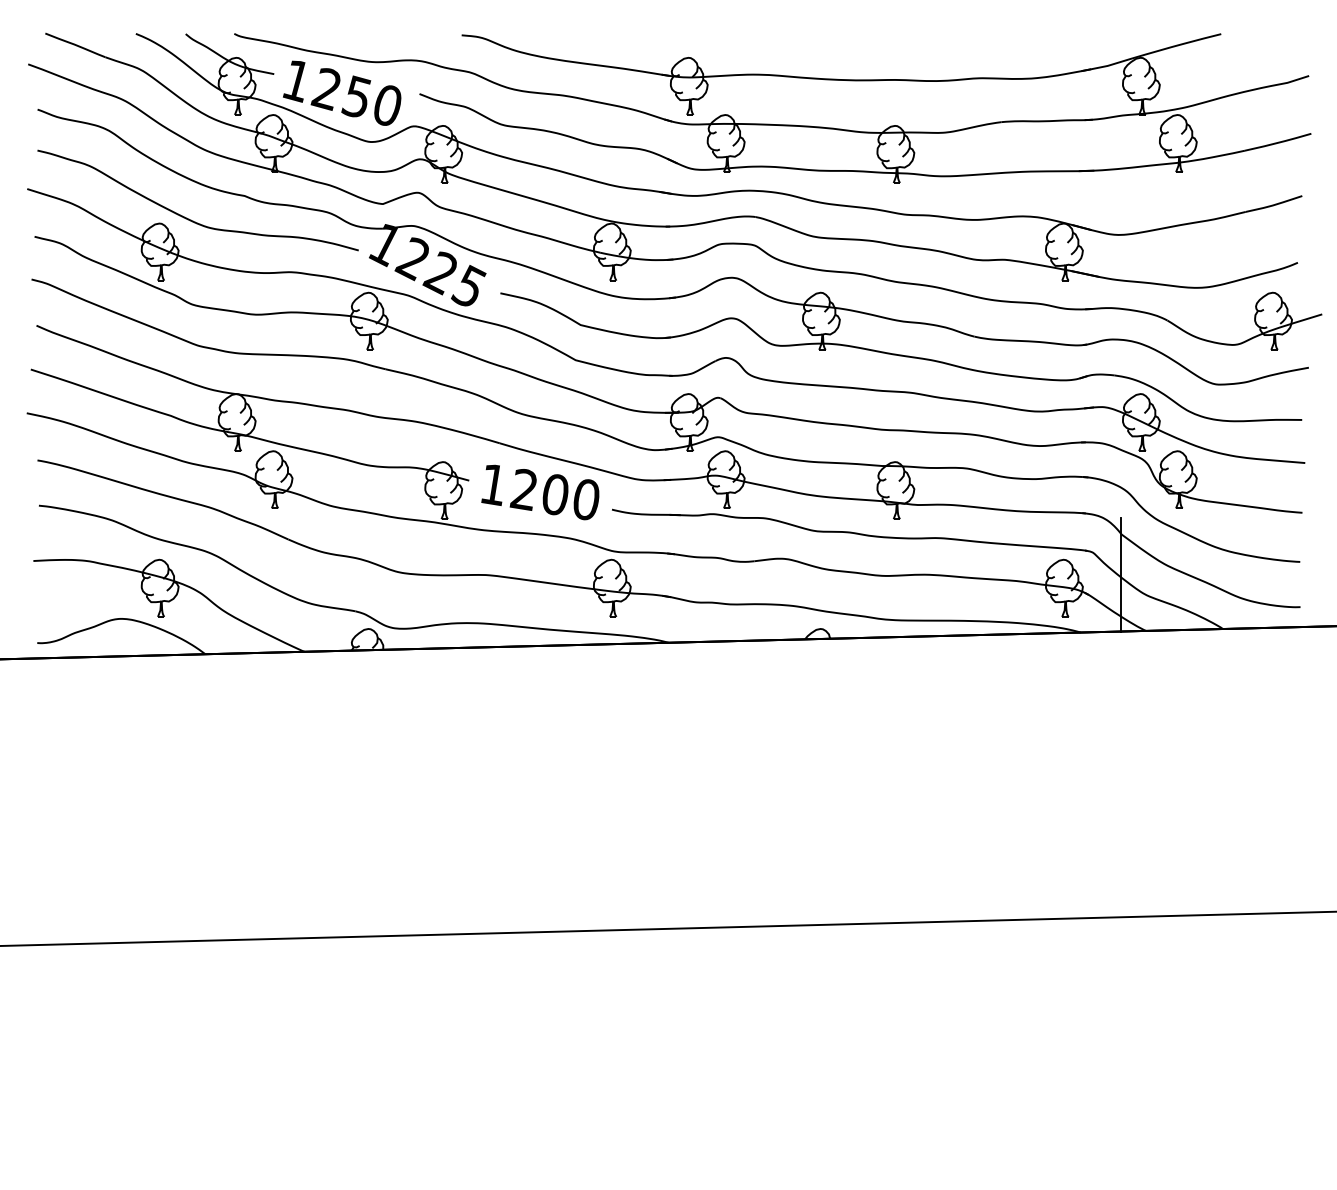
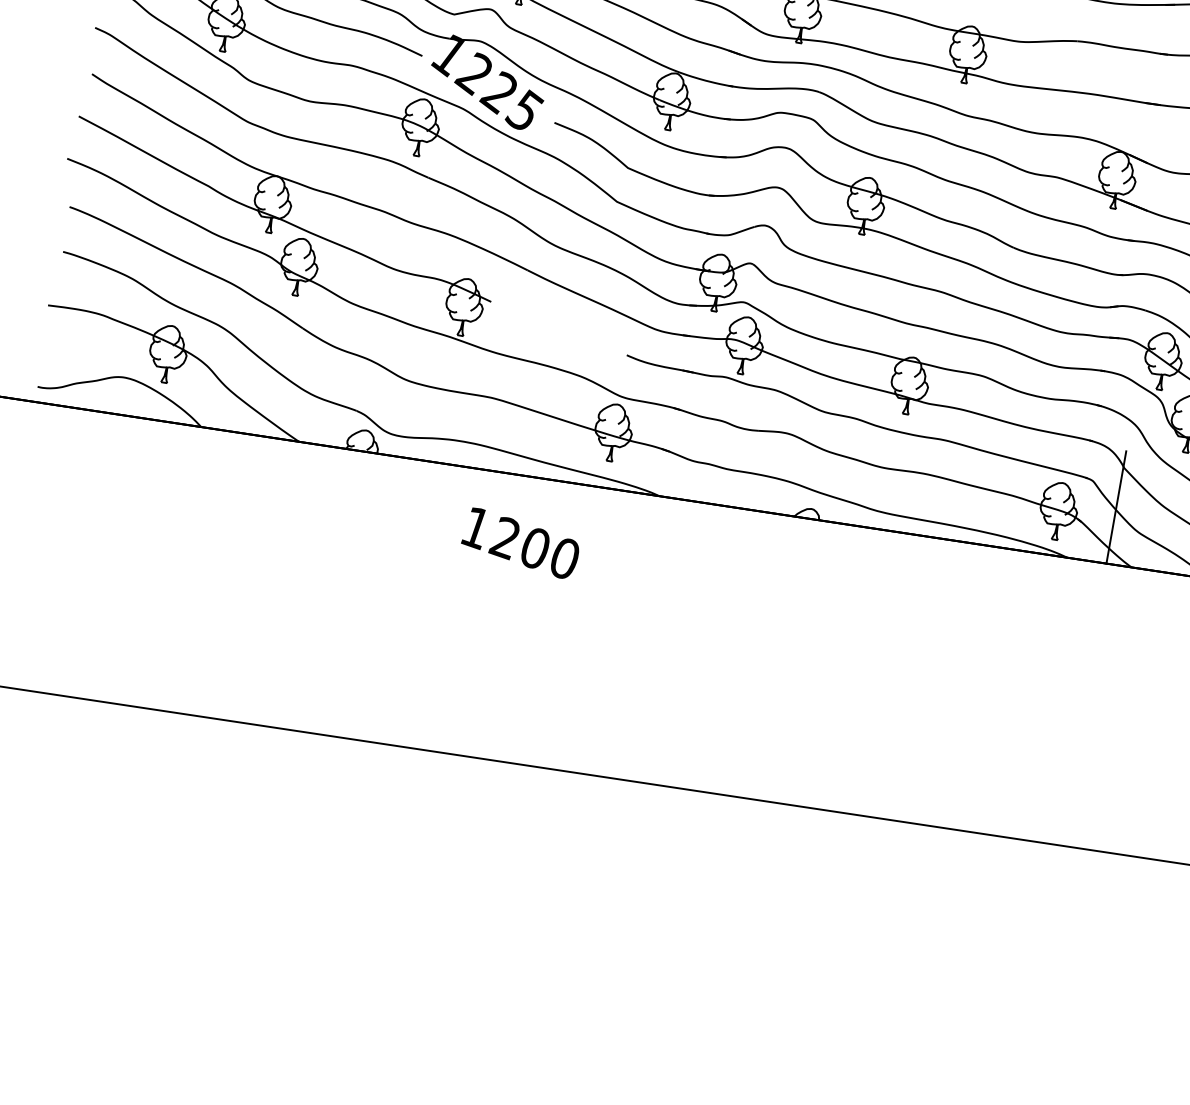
text: (540, 492) -> (520, 543), moved

